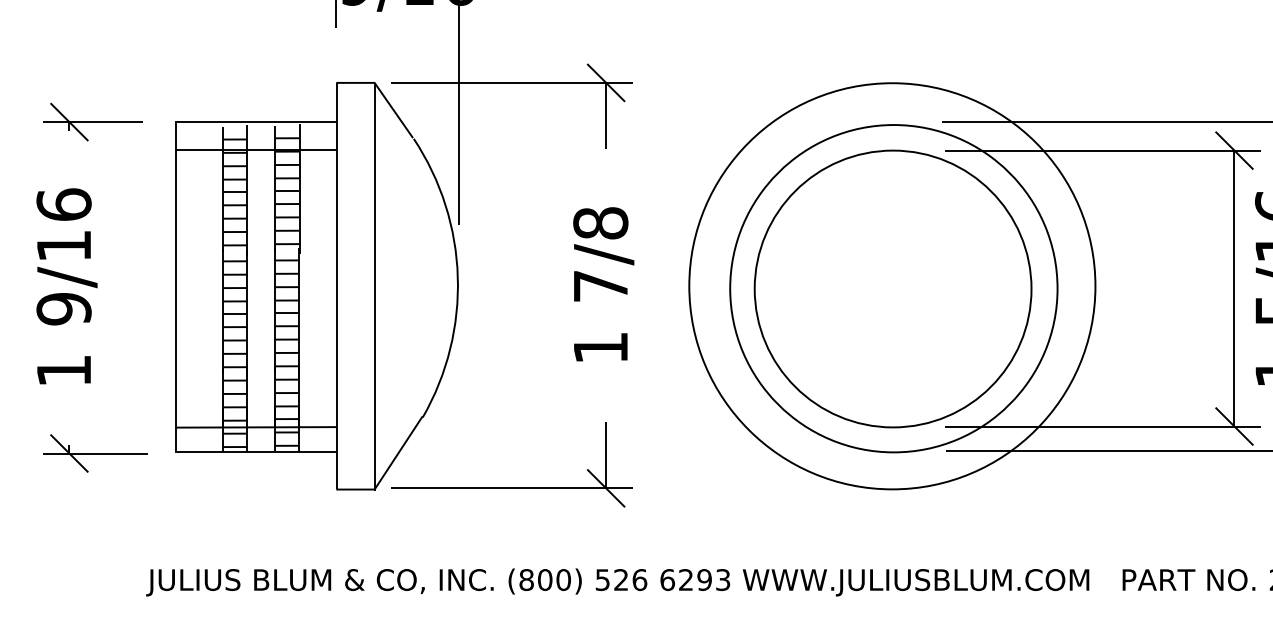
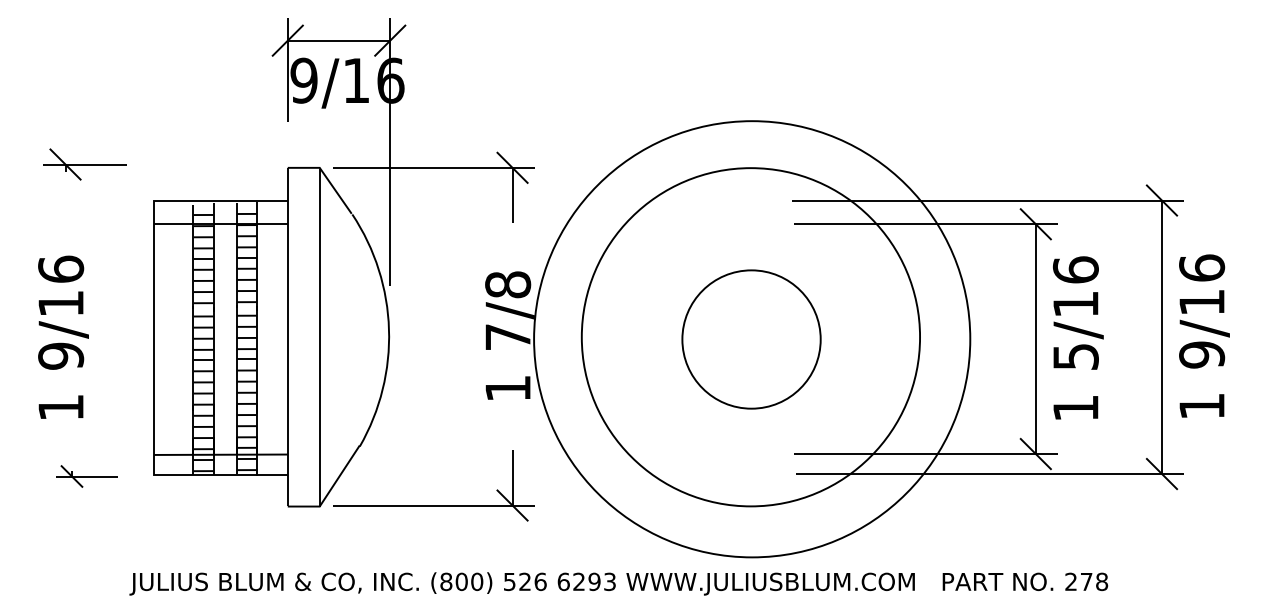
part: (92, 122) -> (84, 164), moved
circle: (893, 287) -> (751, 338), size x1.6
circle: (893, 288) -> (751, 339), size x0.6
part: (94, 453) -> (86, 476), size x0.7

